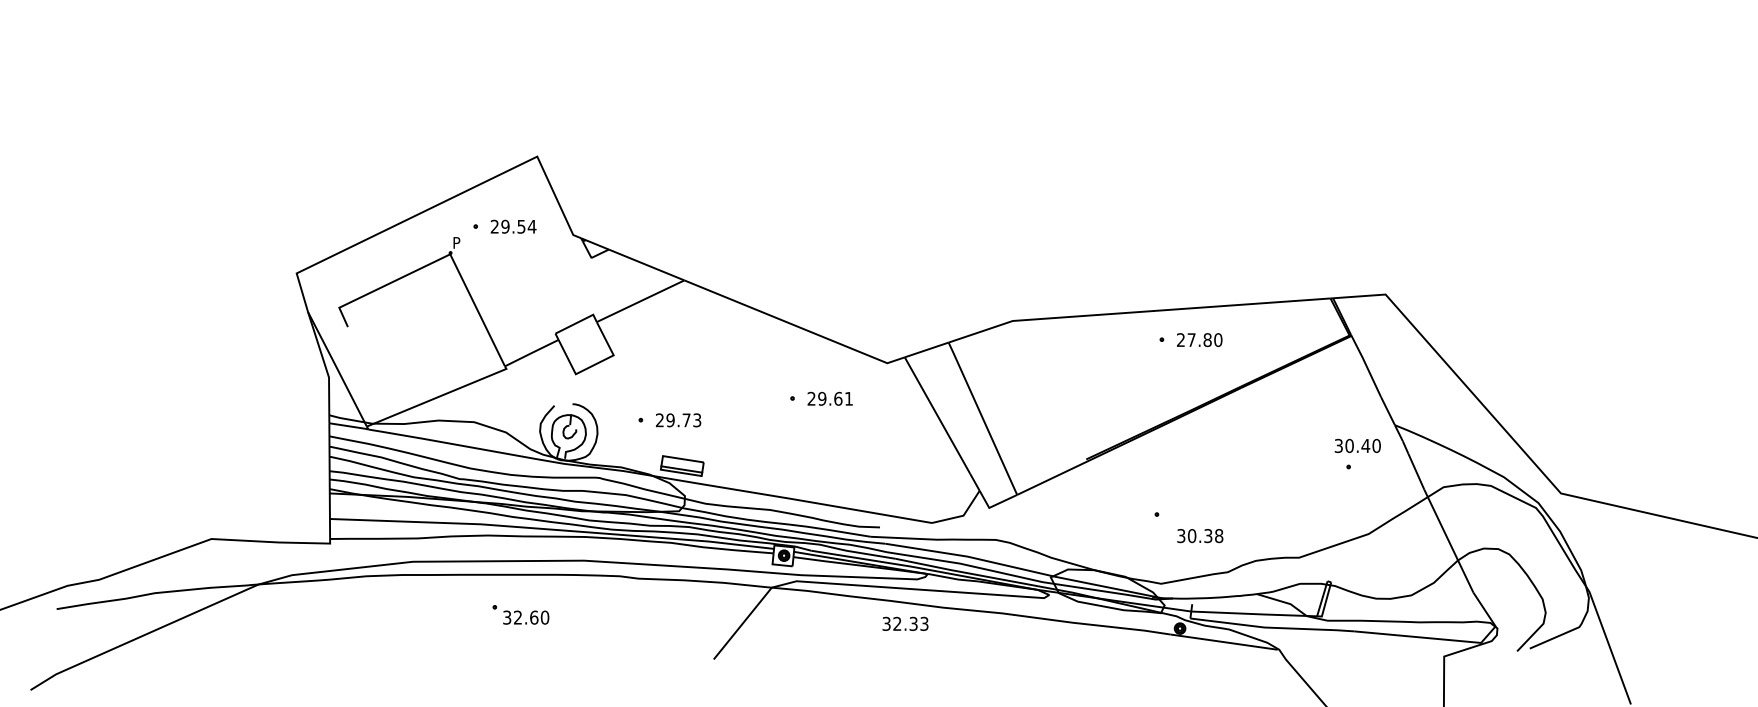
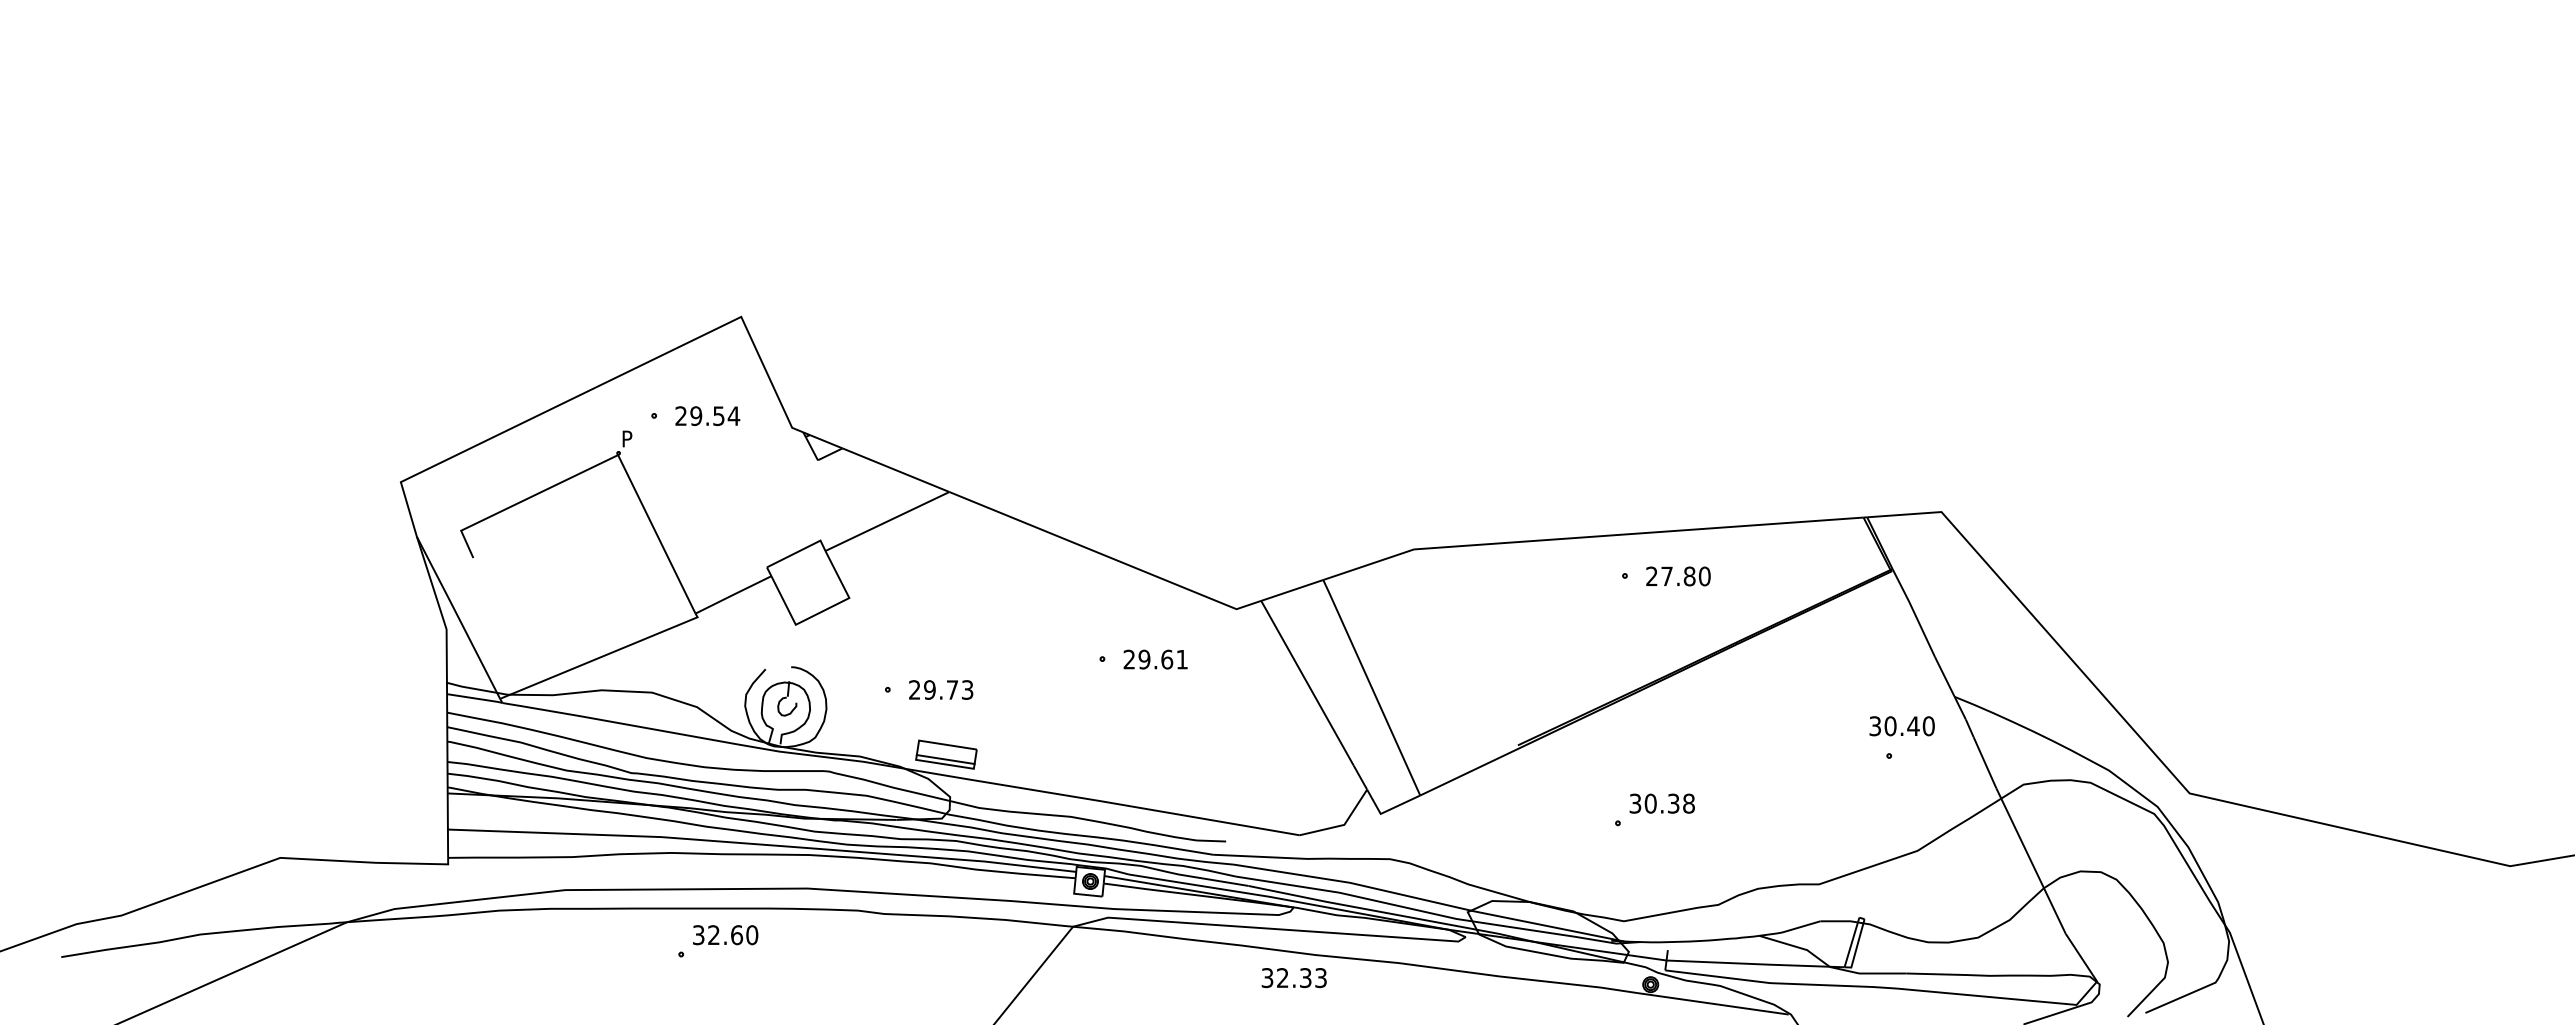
text: (1199, 535) -> (1661, 803), moved
text: (526, 617) -> (725, 935), moved
text: (904, 624) -> (1293, 978), moved

